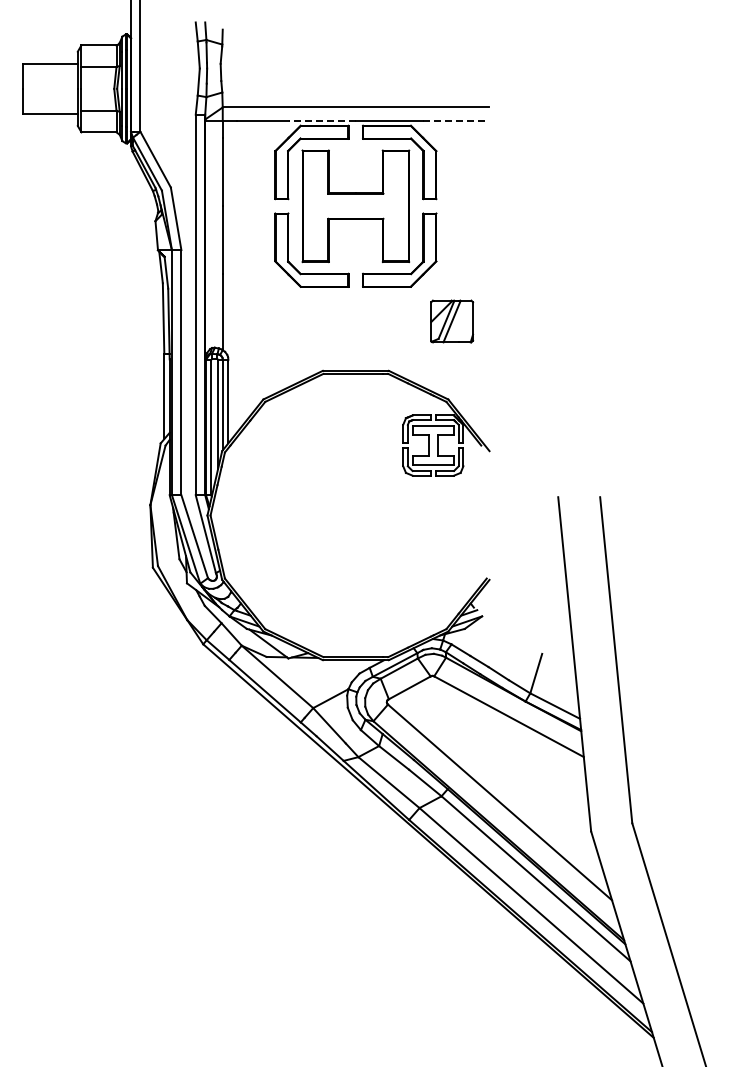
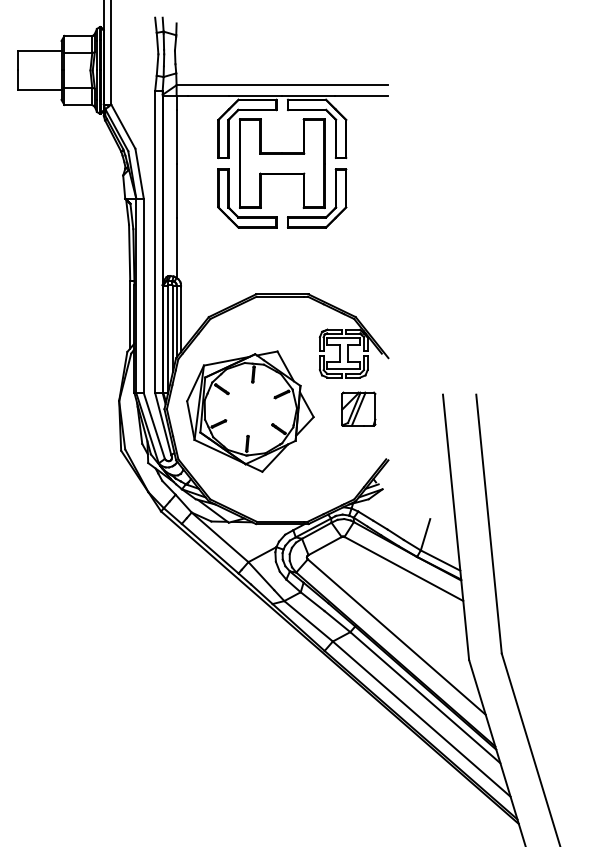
line: (321, 120) -> (255, 95), dashed -> solid
line: (456, 120) -> (362, 95), dashed -> solid
part: (452, 321) -> (359, 409), moved
part: (315, 518) -> (250, 411), added

